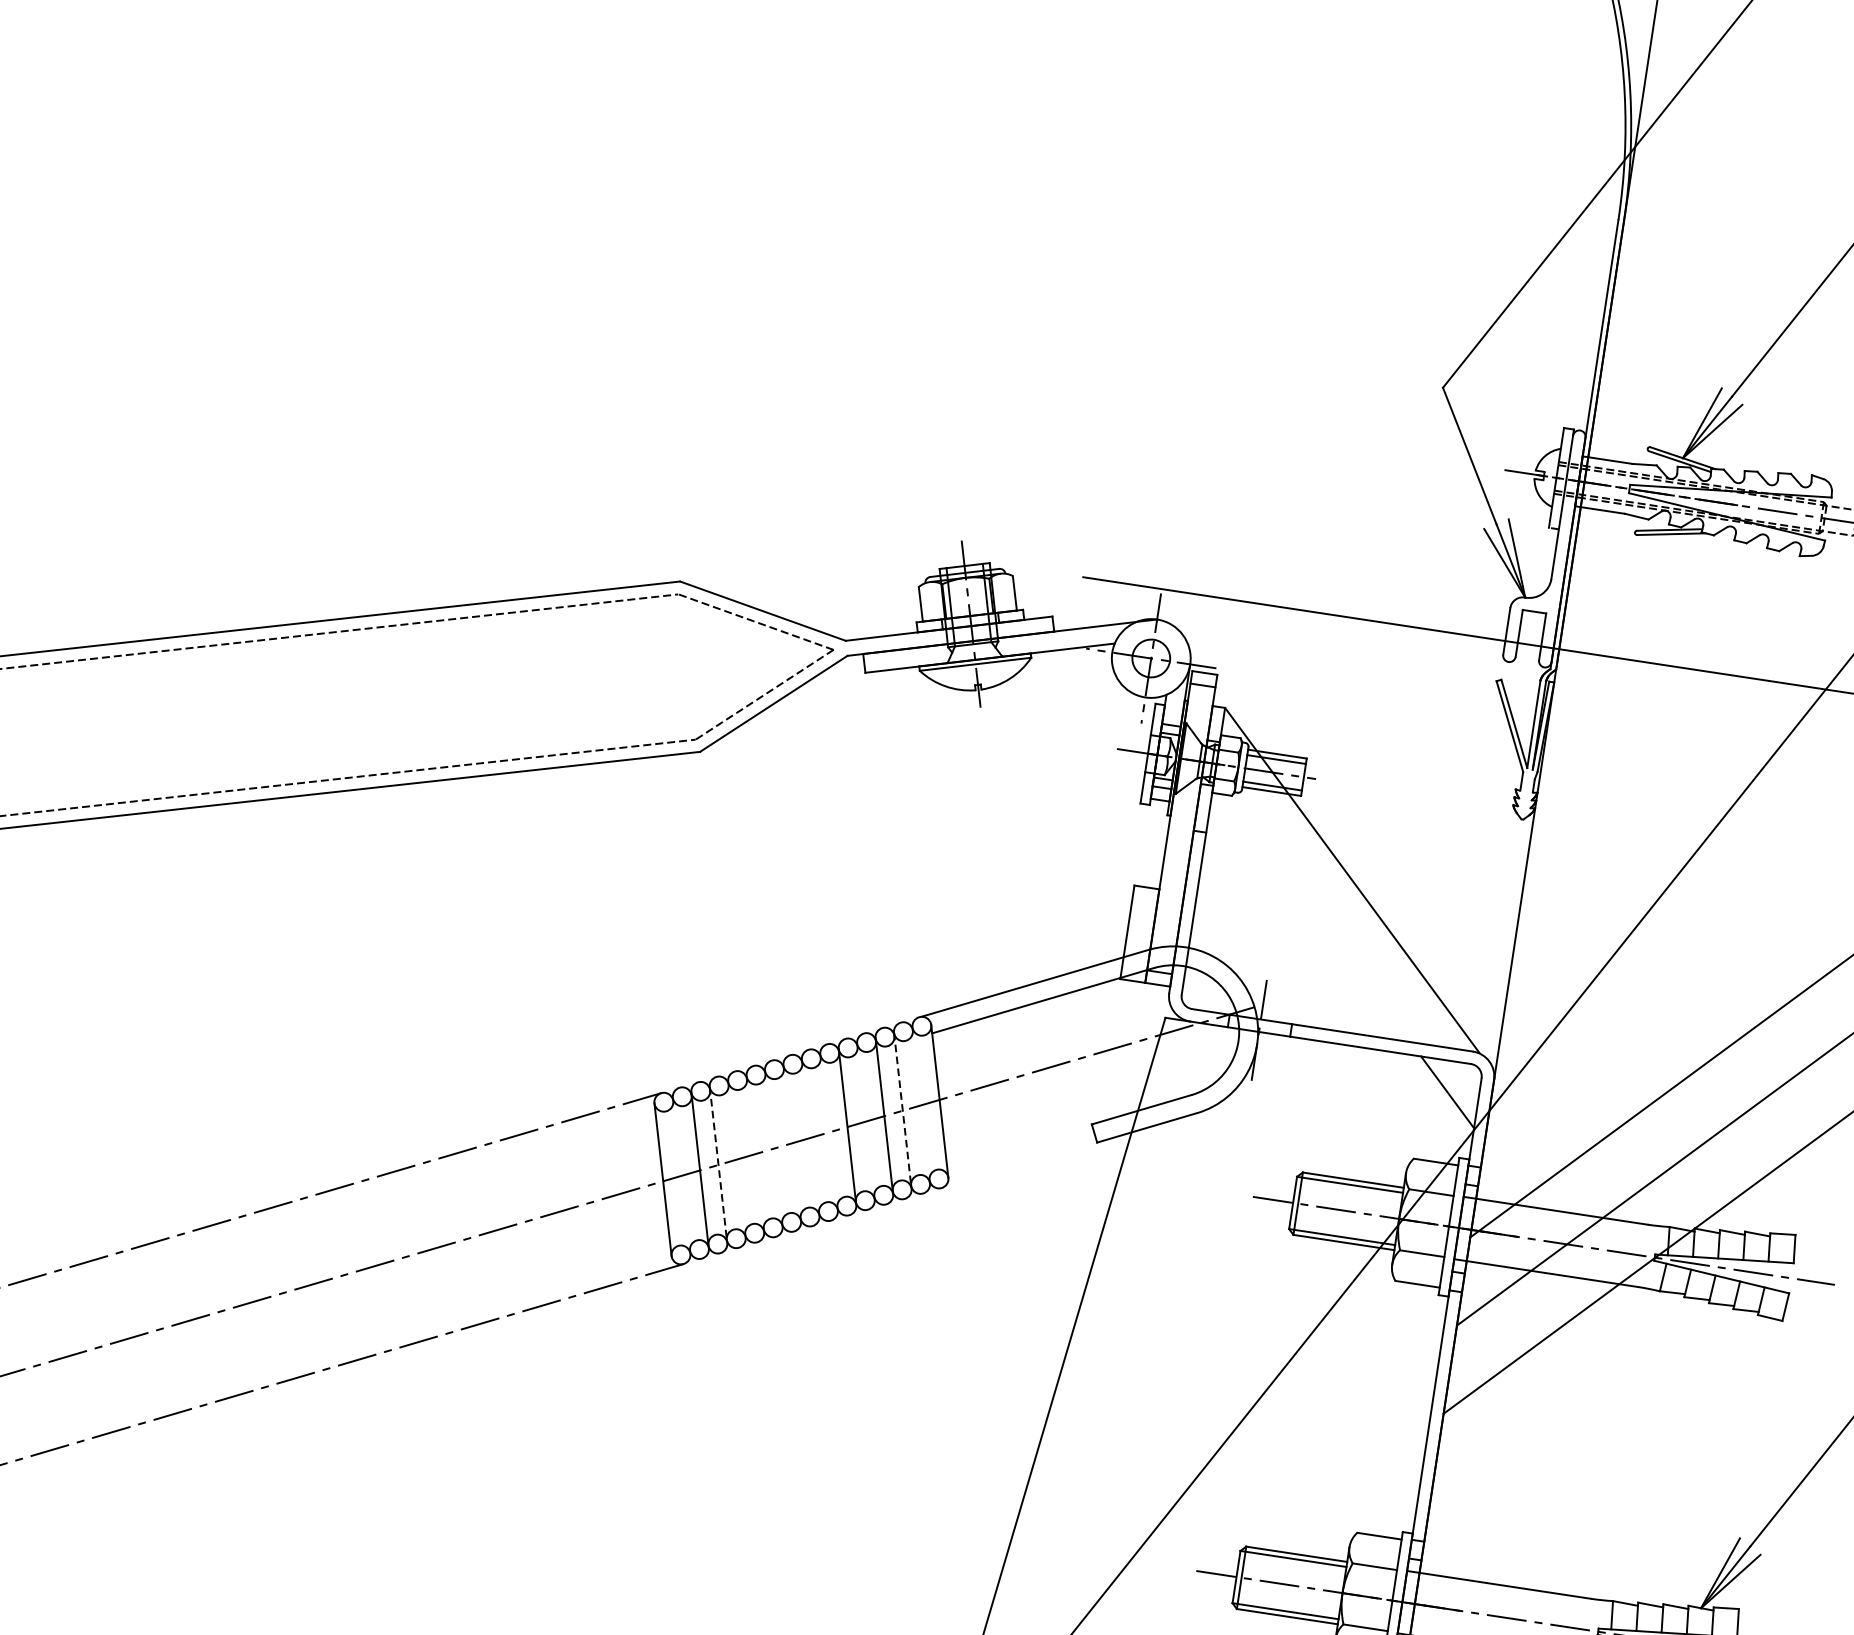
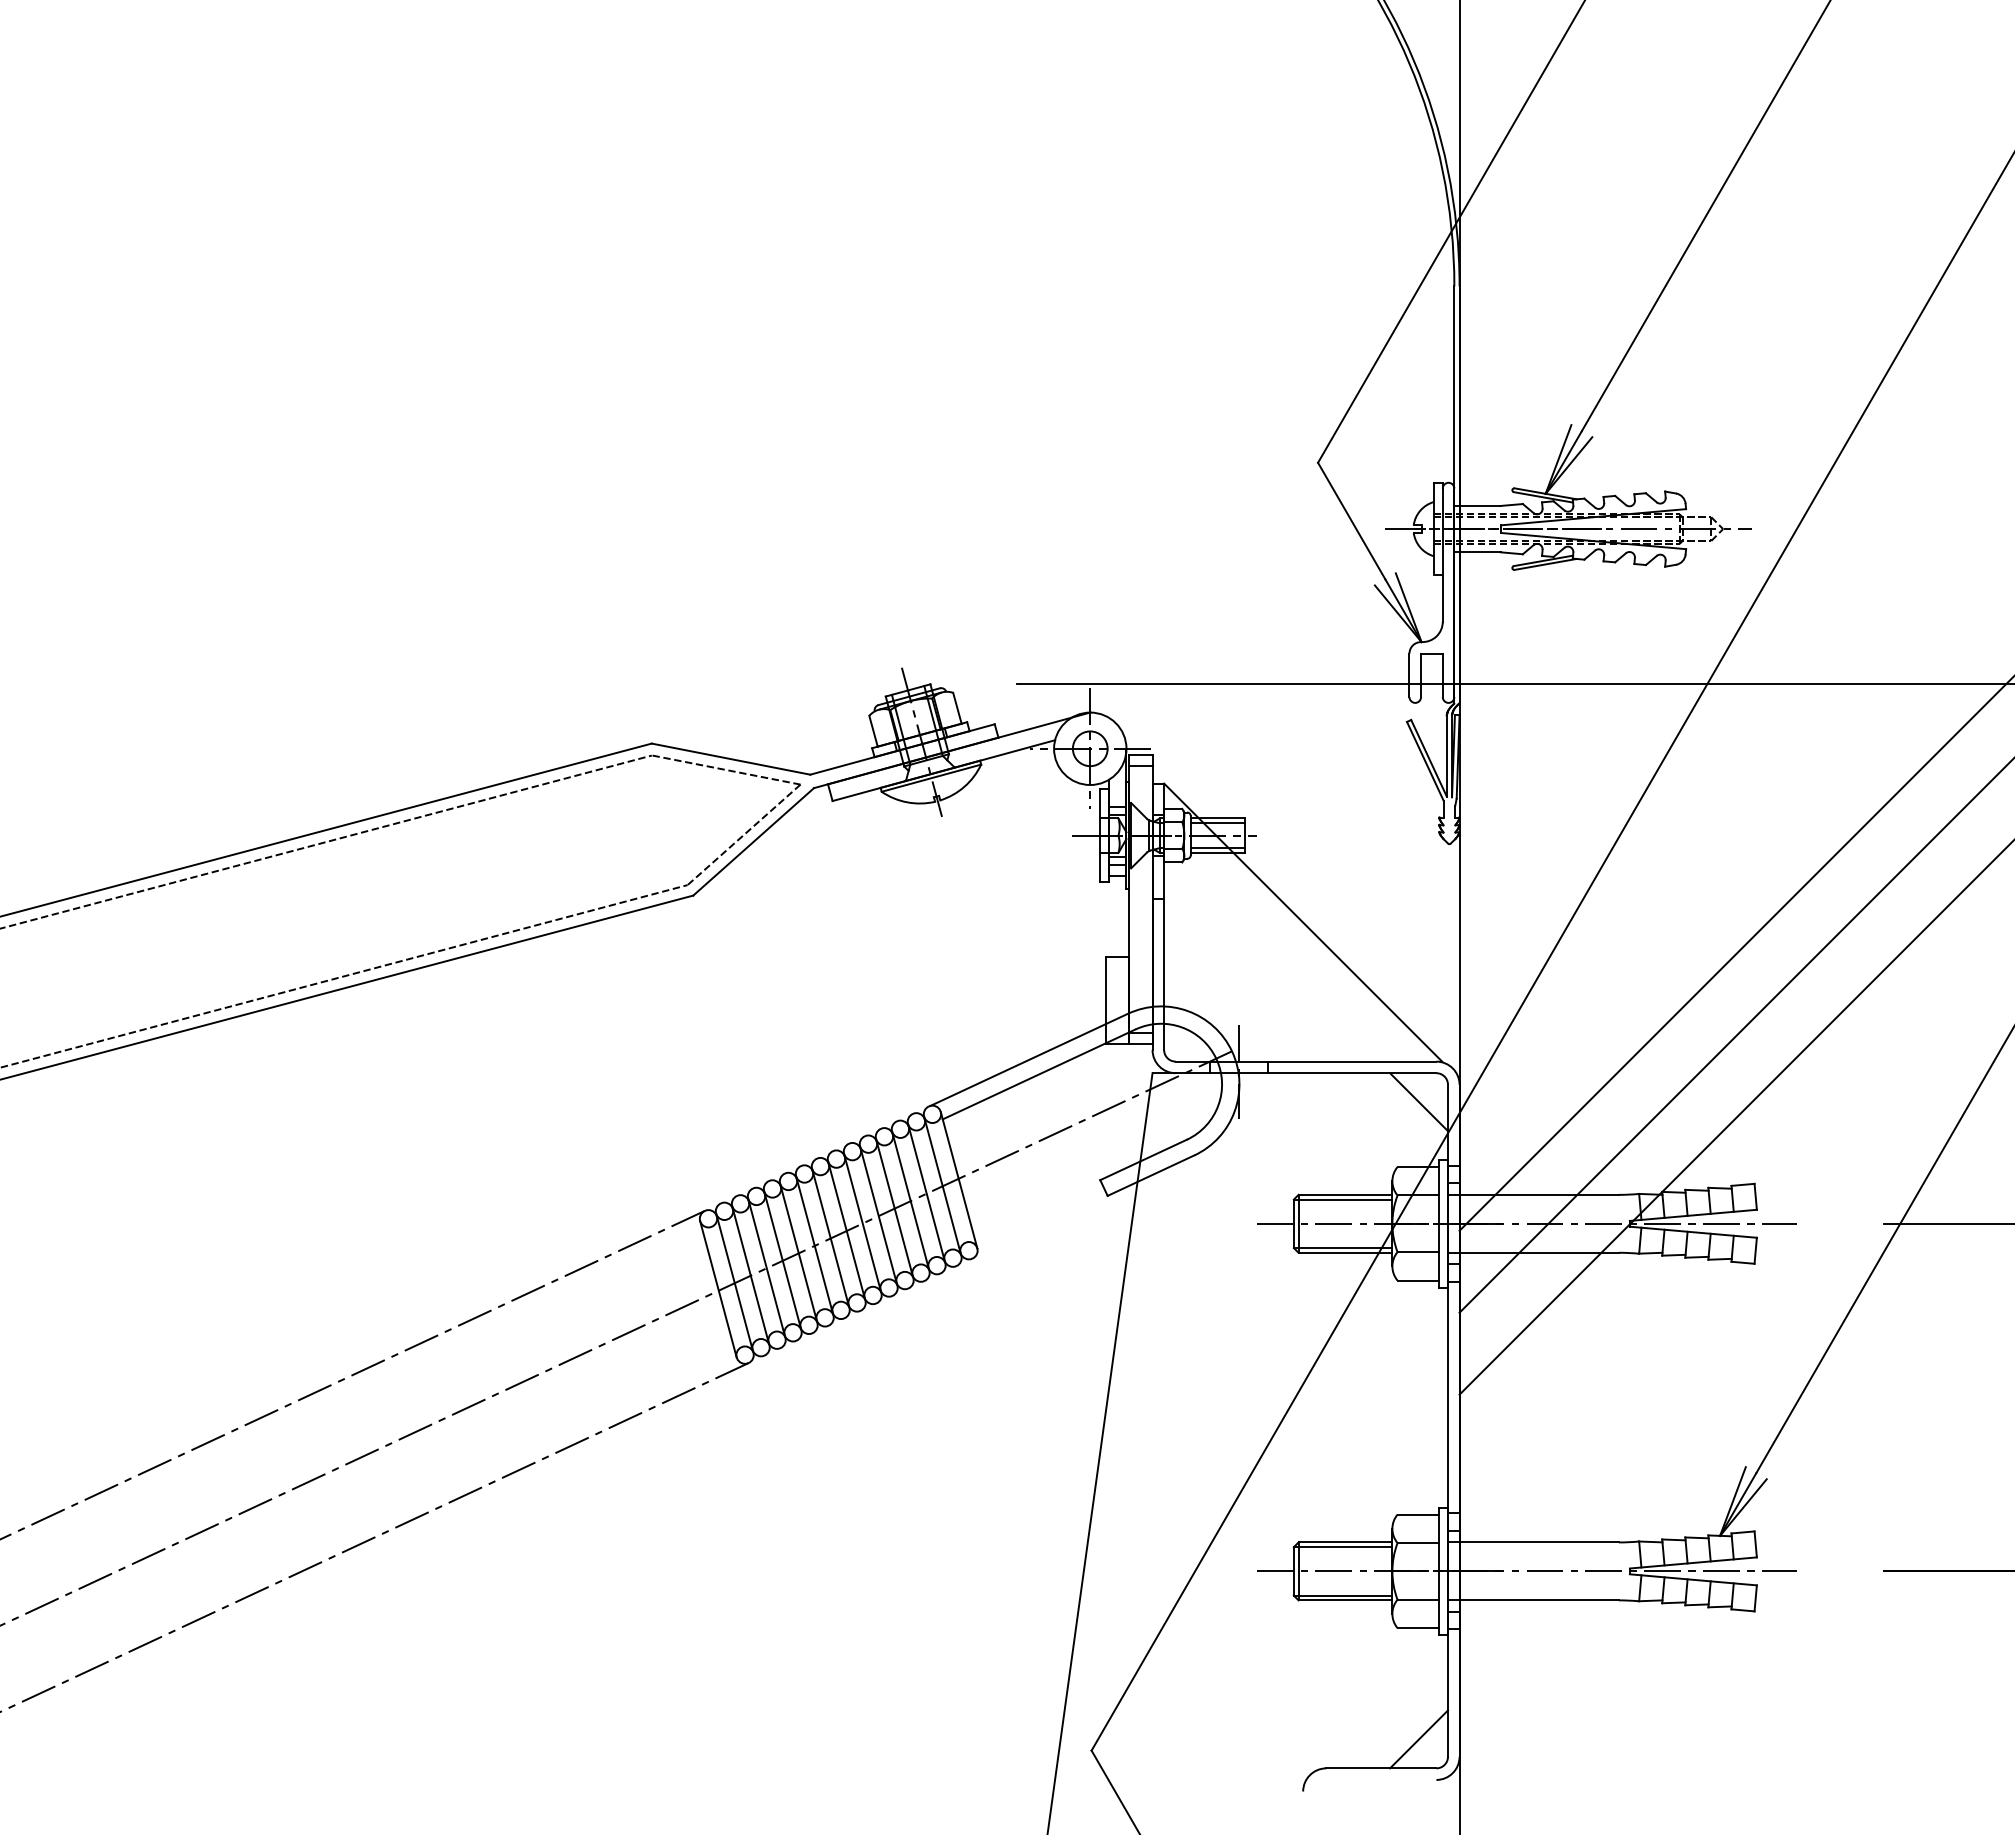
line: (921, 1103) -> (942, 1184), added
line: (902, 1109) -> (926, 1192), dashed -> solid
line: (866, 1119) -> (894, 1206), added
line: (829, 1130) -> (862, 1221), added
line: (810, 1136) -> (846, 1229), added
line: (792, 1141) -> (830, 1236), added
line: (773, 1147) -> (814, 1244), added
line: (755, 1152) -> (798, 1251), added
line: (736, 1158) -> (782, 1259), added
line: (718, 1163) -> (766, 1266), dashed -> solid
line: (681, 1173) -> (734, 1281), added

